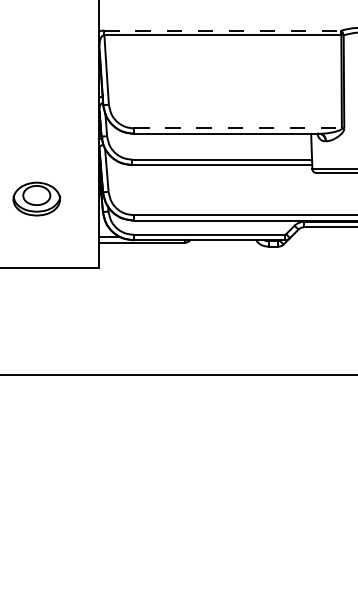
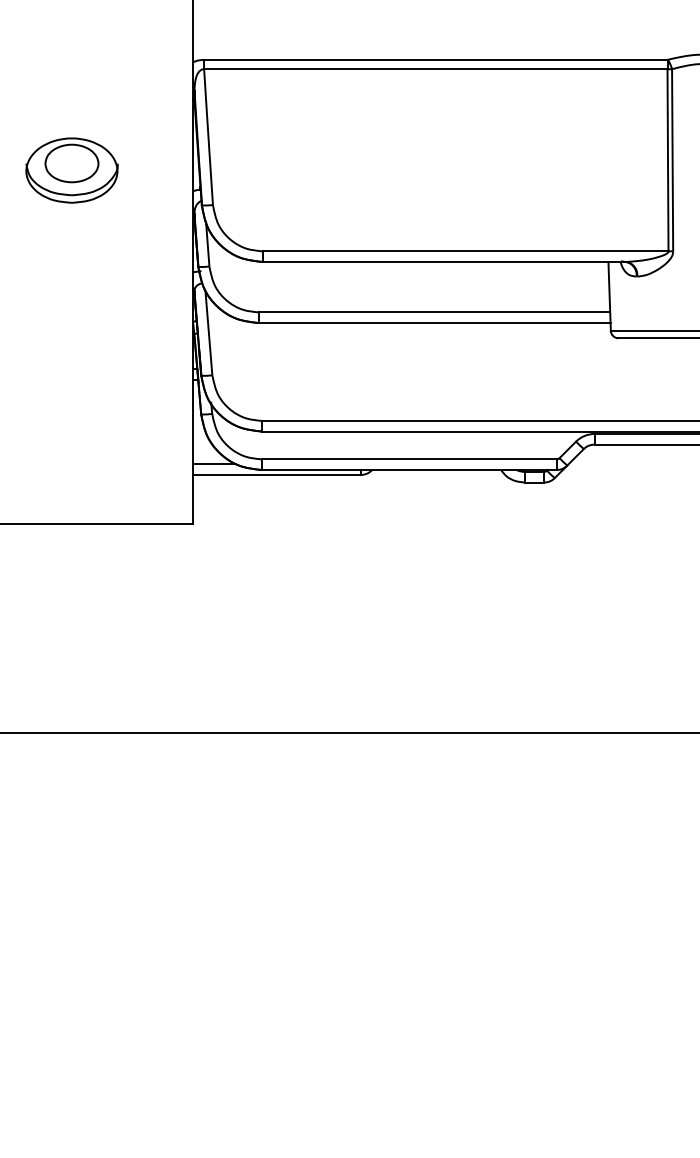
line: (223, 30) -> (437, 59), dashed -> solid
line: (238, 128) -> (466, 251), dashed -> solid
part: (36, 198) -> (71, 169), moved

